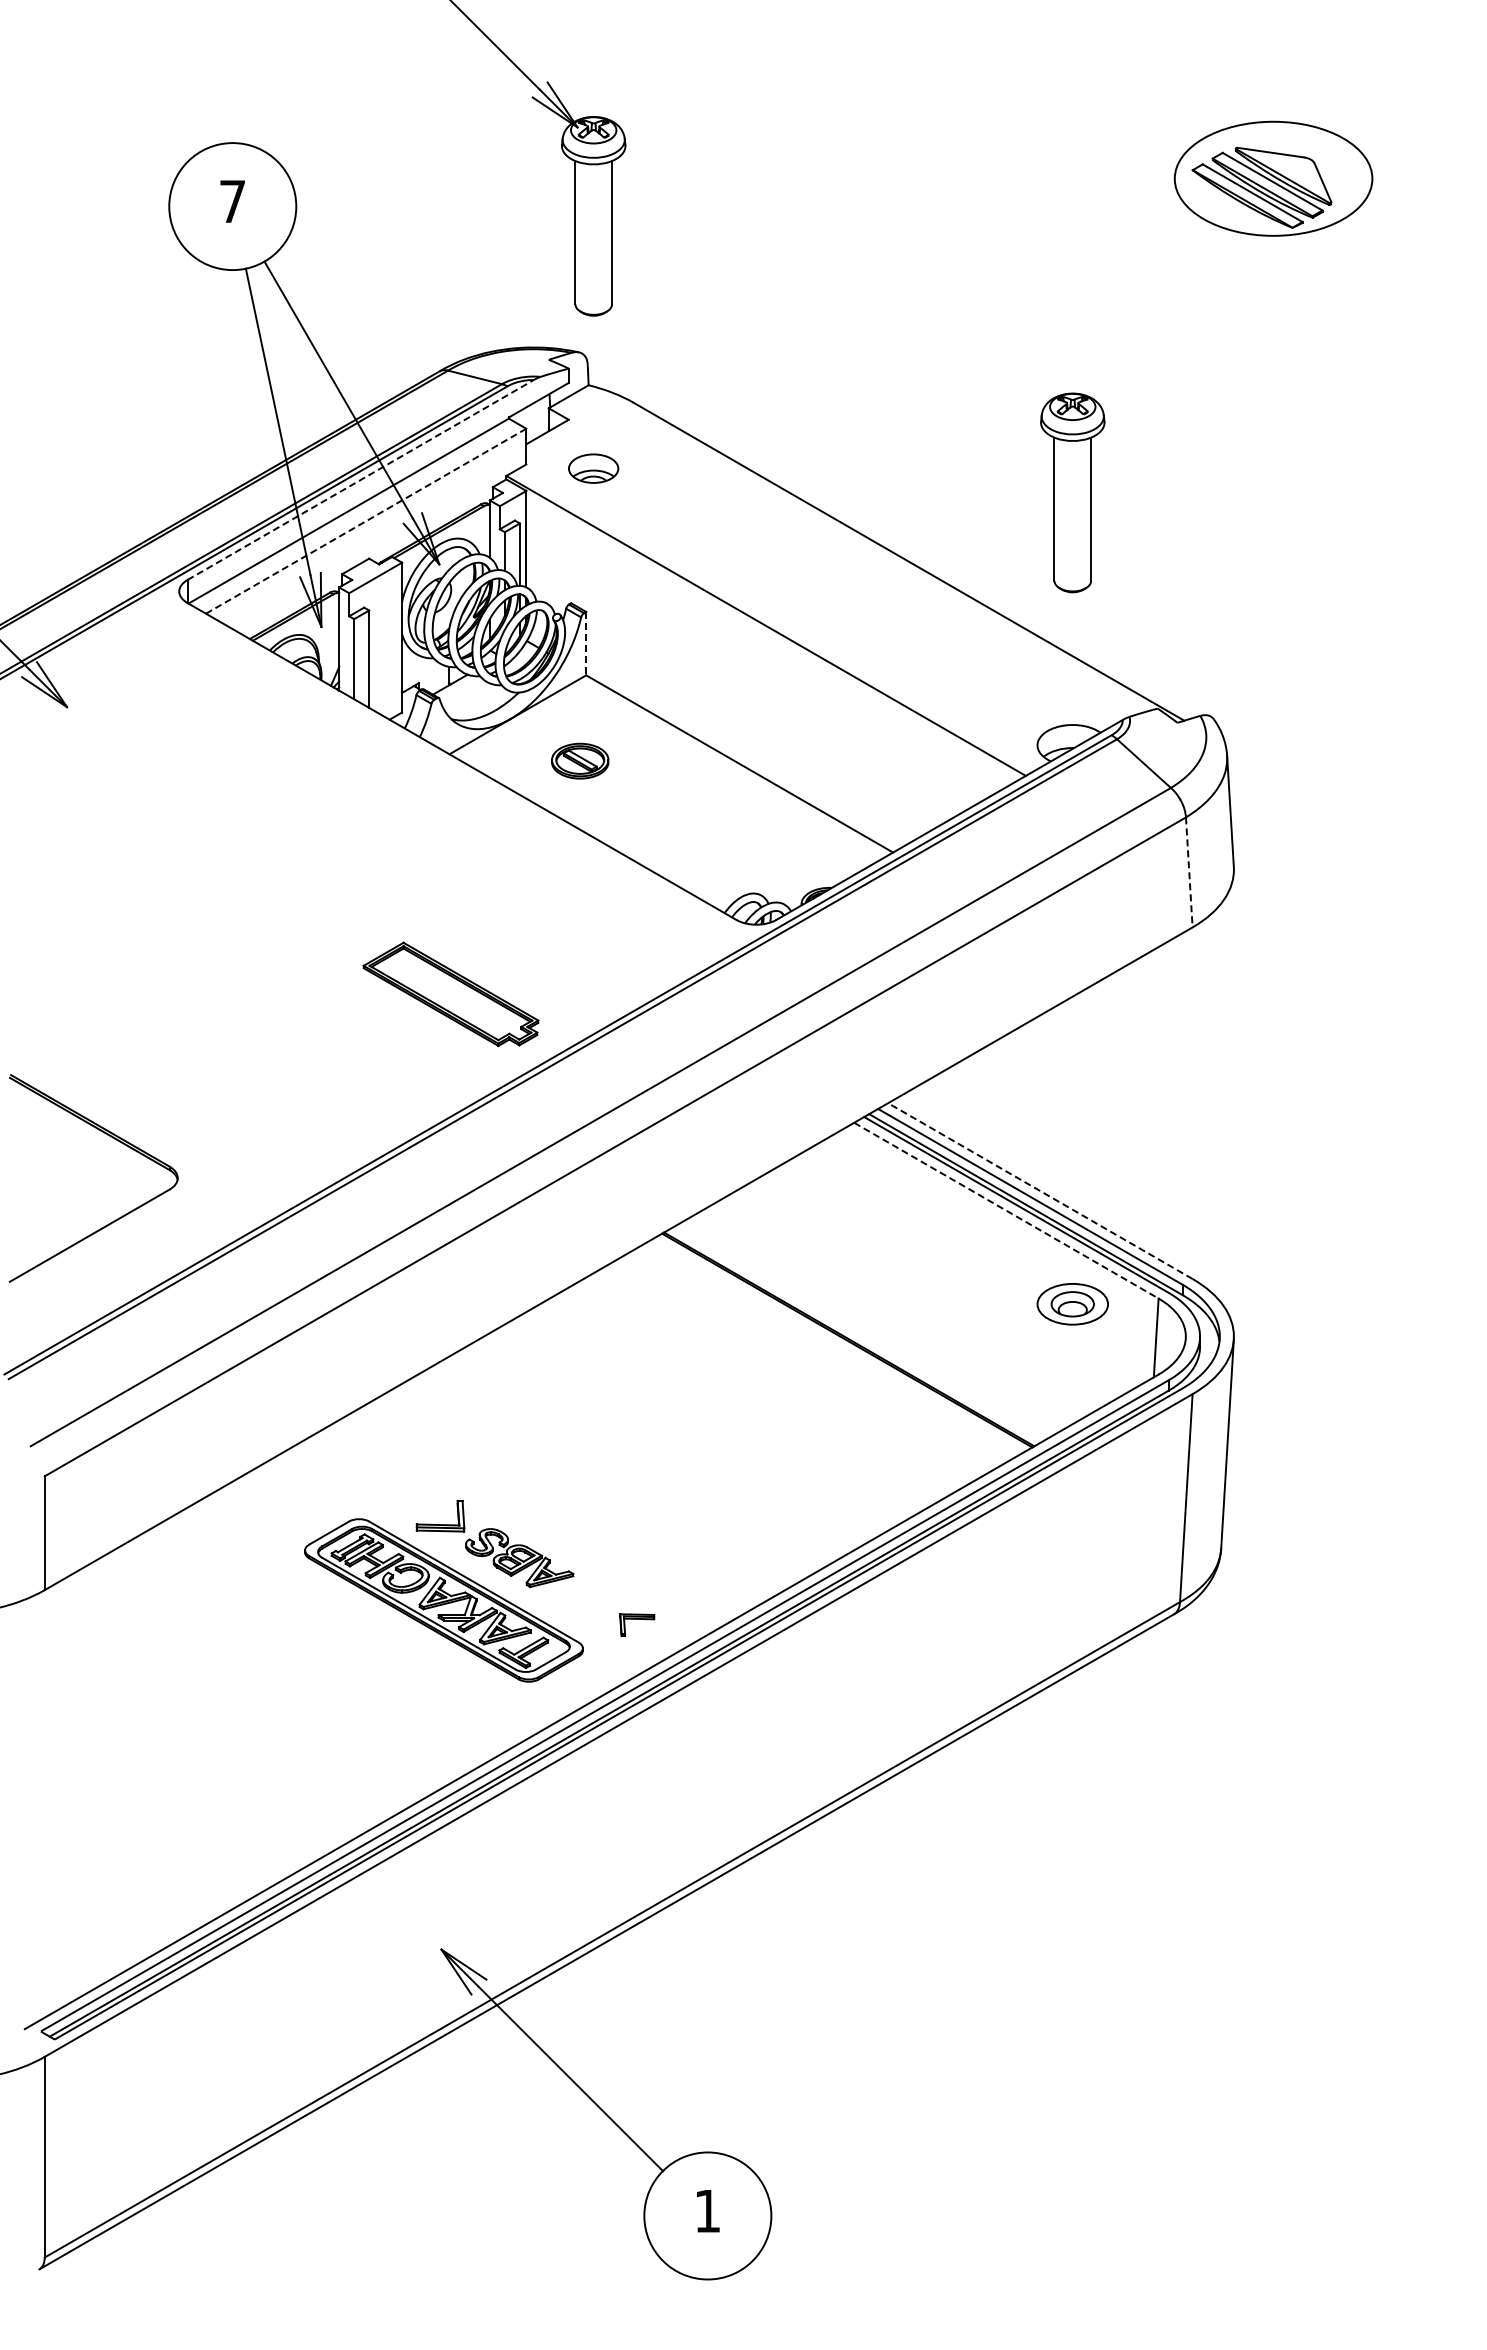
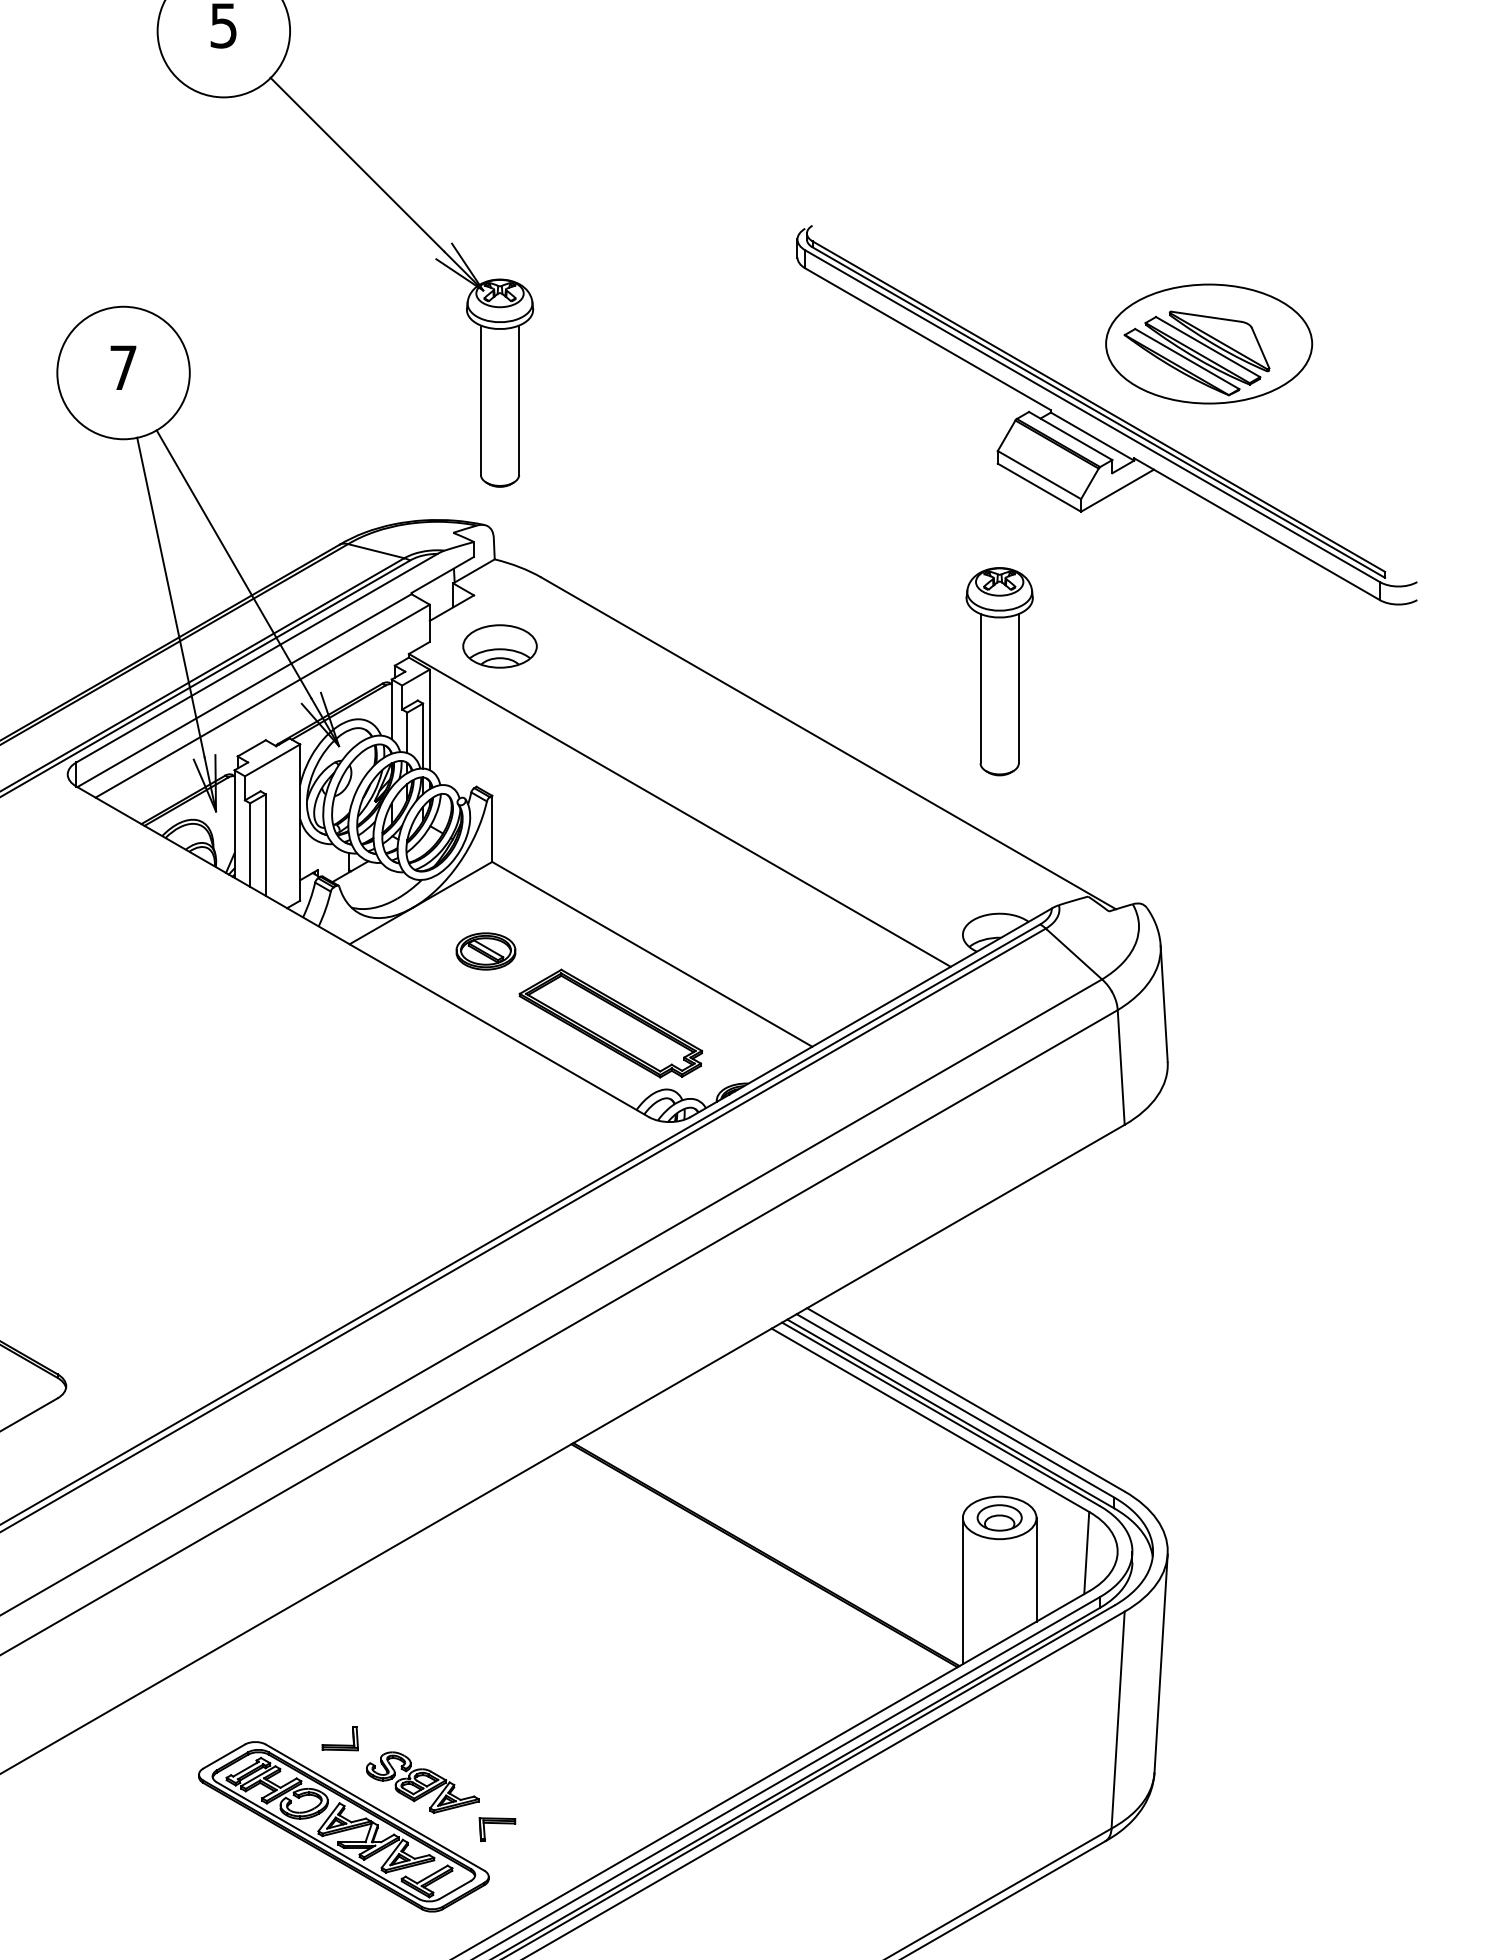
part: (1175, 246) -> (1106, 414), added
part: (593, 468) -> (499, 646), size x1.43
line: (360, 480) -> (256, 658), dashed -> solid
line: (366, 521) -> (263, 701), dashed -> solid
line: (586, 643) -> (492, 828), dashed -> solid
line: (1189, 872) -> (1121, 1067), dashed -> solid
part: (450, 994) -> (610, 1023), moved
line: (1040, 1191) -> (966, 1400), dashed -> solid
line: (1006, 1210) -> (930, 1420), dashed -> solid
line: (1108, 1353) -> (1036, 1569), added
line: (1037, 1374) -> (962, 1591), added
part: (440, 1515) -> (340, 1738), size x0.71
part: (637, 1625) -> (497, 1830), moved

